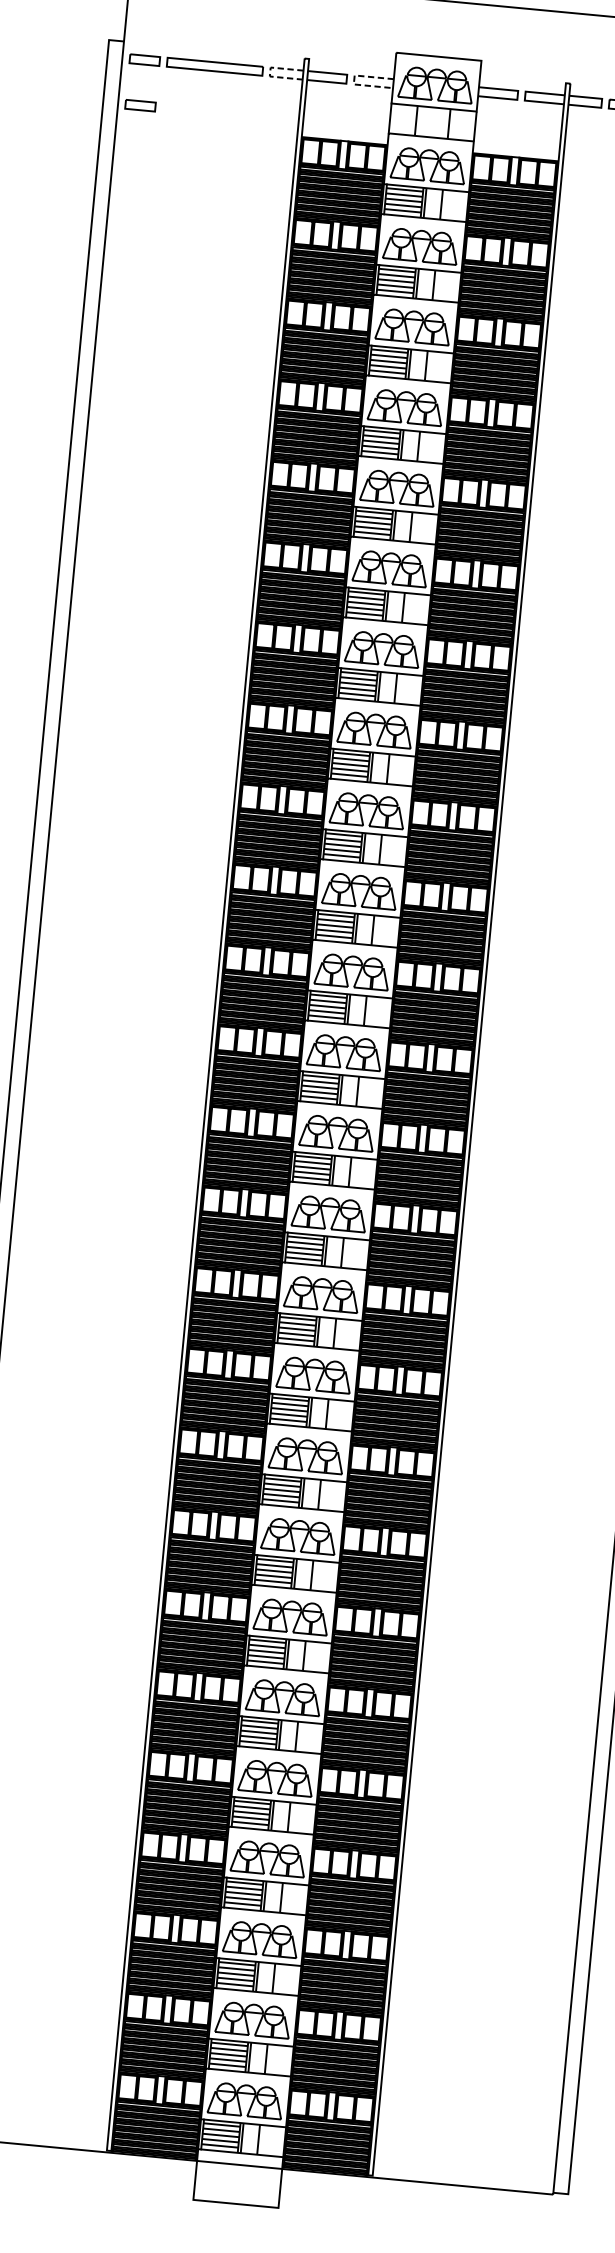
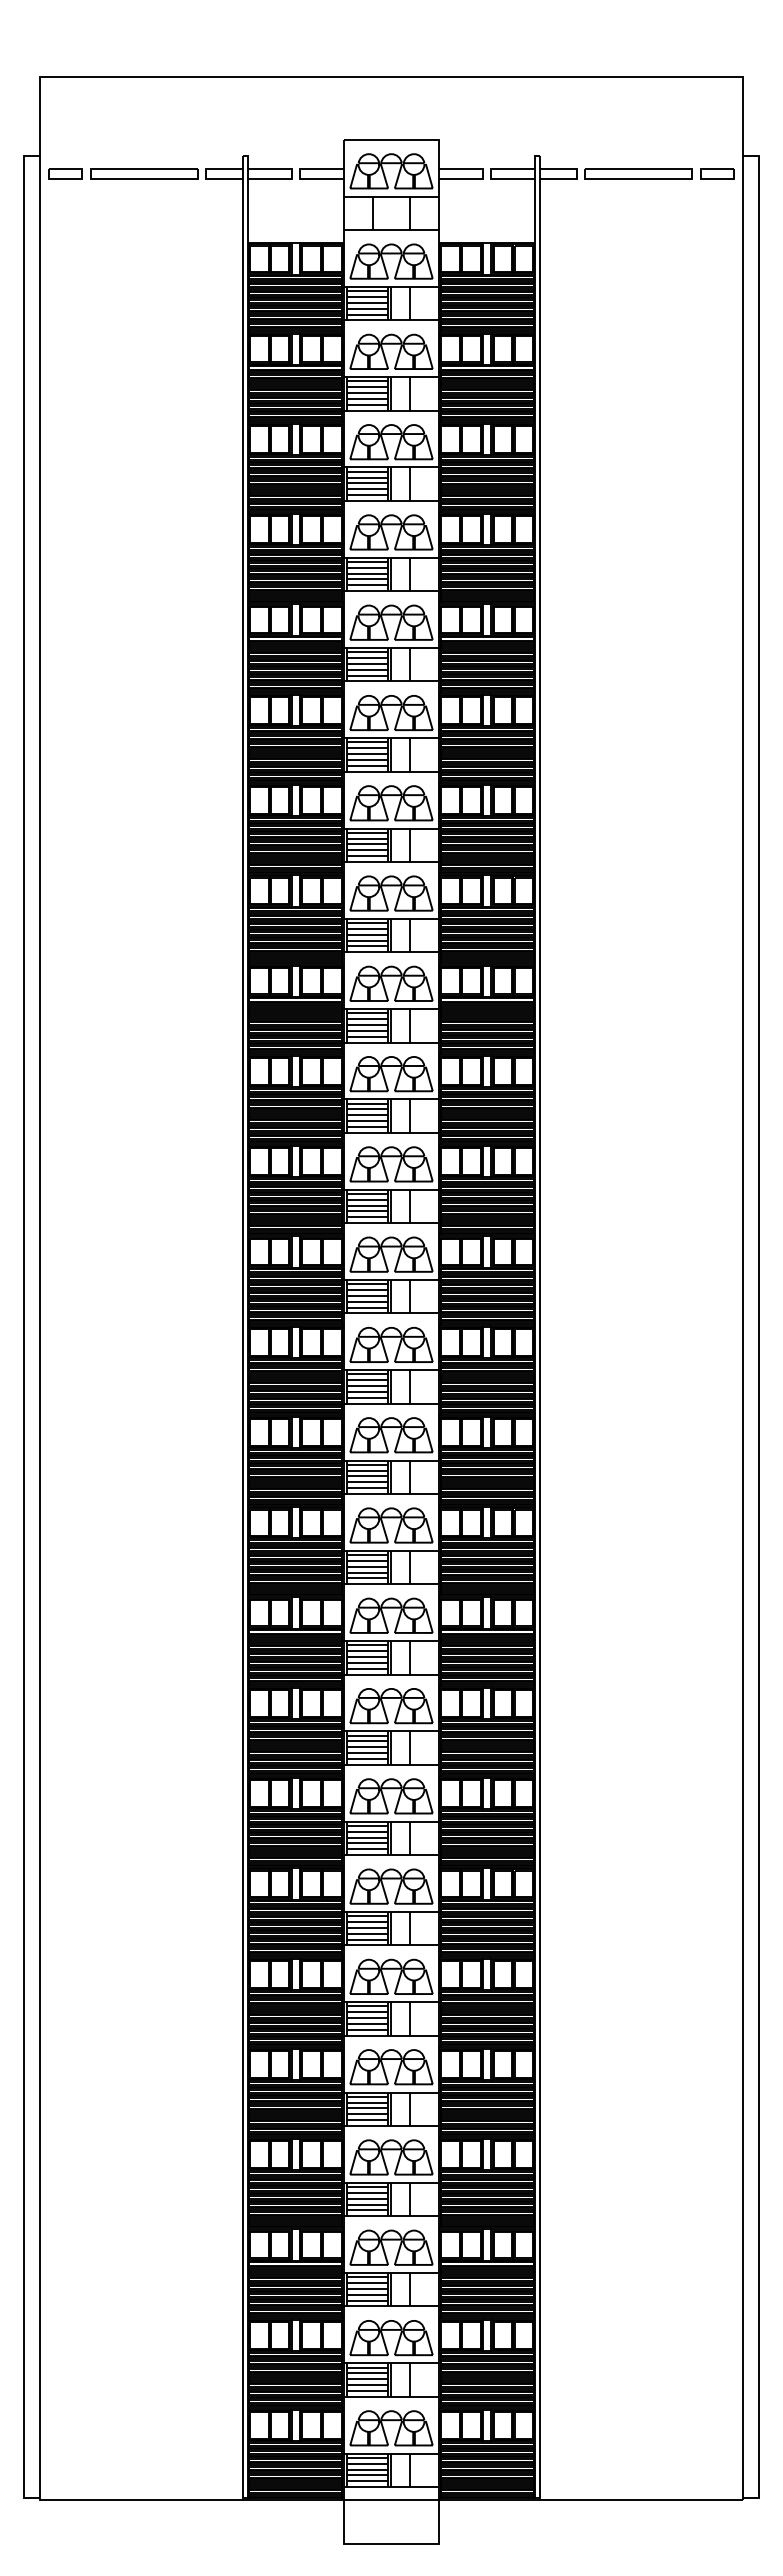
line: (269, 72) -> (205, 174), dashed -> solid
line: (353, 80) -> (299, 174), dashed -> solid
part: (140, 104) -> (65, 224), removed

